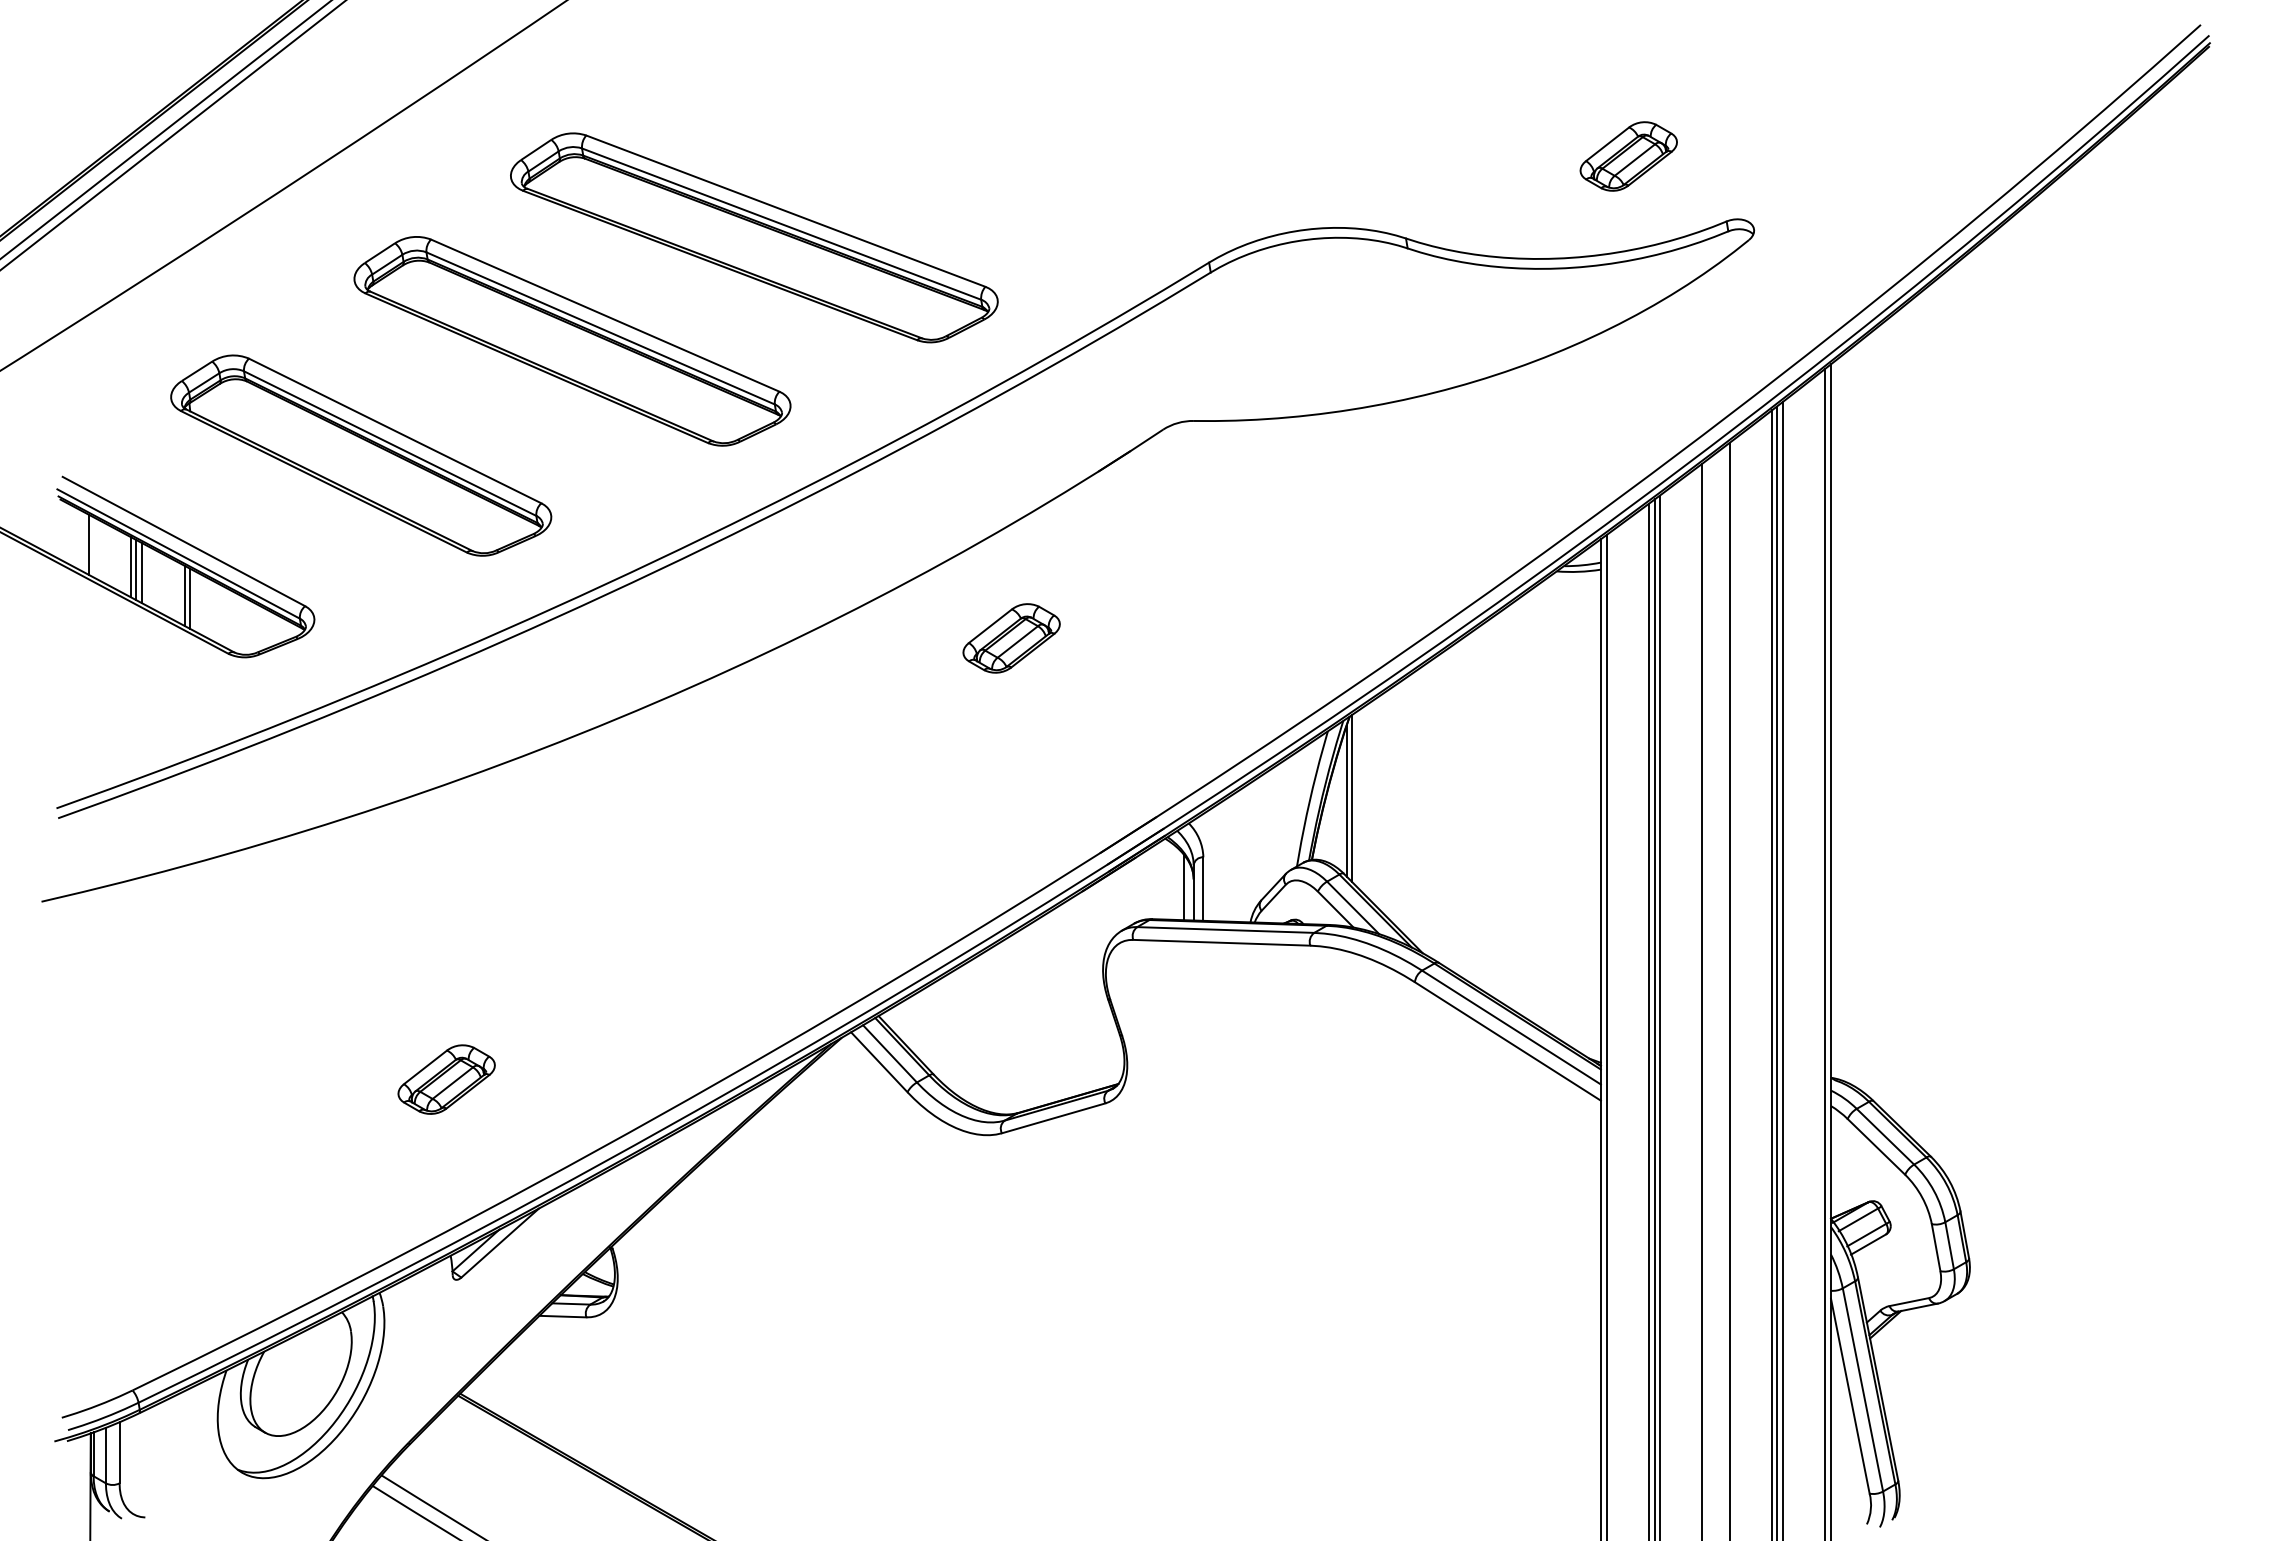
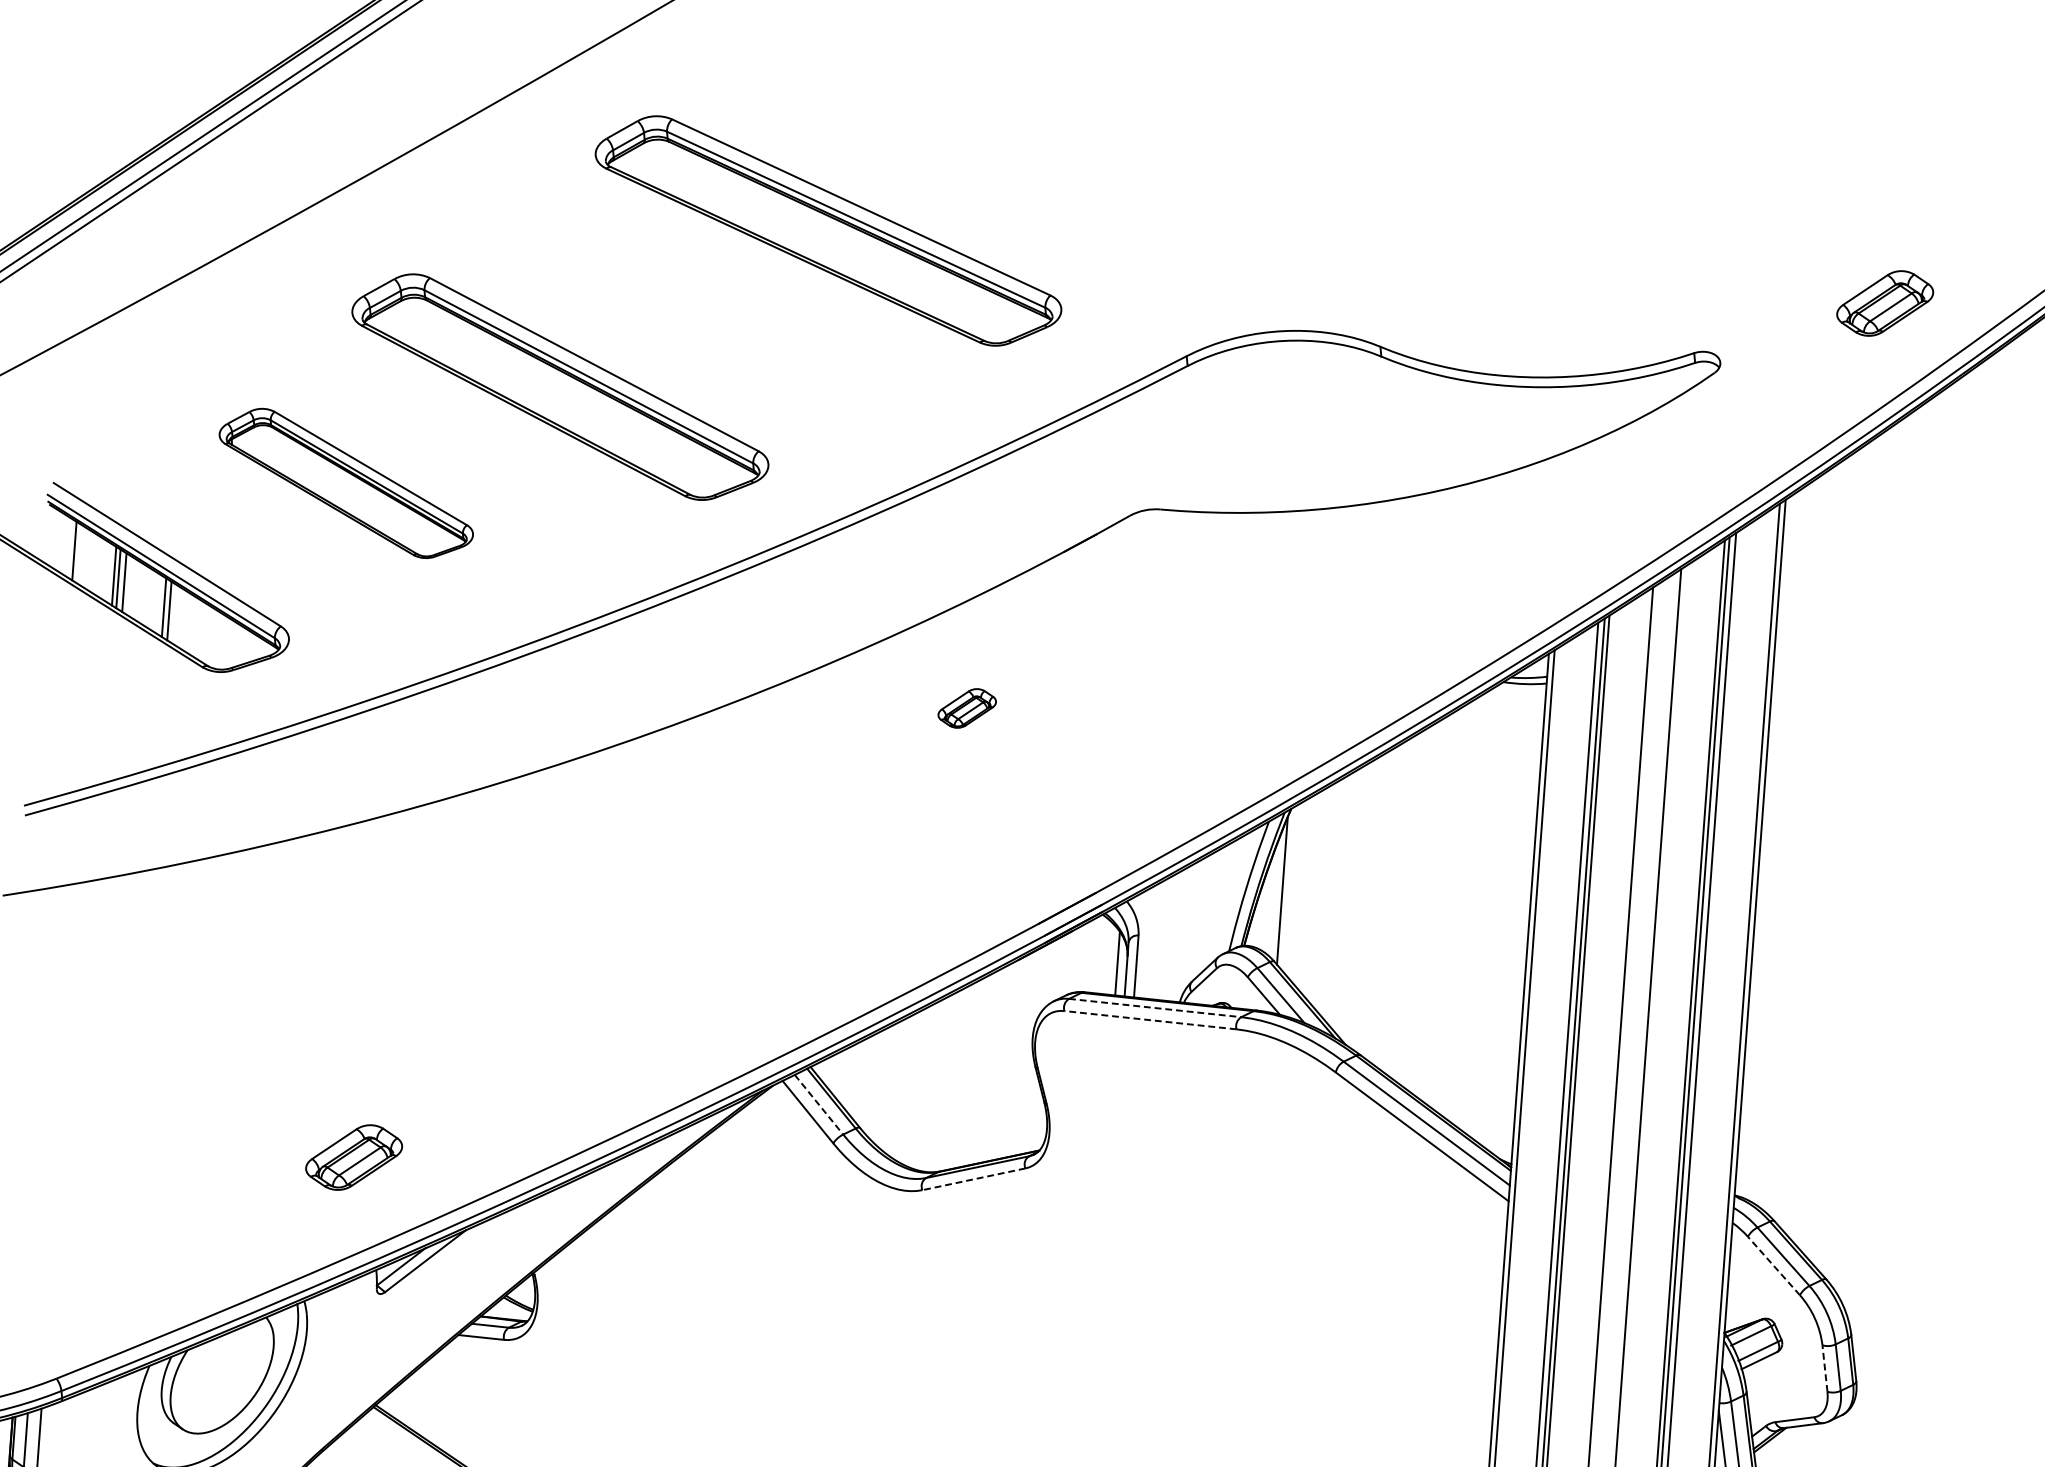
part: (1628, 156) -> (1884, 303), moved
part: (754, 237) -> (828, 230), moved
part: (361, 455) -> (346, 483), size x0.7
part: (1011, 638) -> (967, 708), size x0.6
line: (1352, 798) -> (1288, 888), removed
line: (1225, 930) -> (1154, 1008), solid -> dashed
line: (1221, 942) -> (1150, 1019), solid -> dashed
line: (890, 1054) -> (819, 1105), solid -> dashed
part: (446, 1079) -> (353, 1157), moved
line: (1053, 1118) -> (973, 1179), solid -> dashed
line: (1876, 1146) -> (1774, 1265), solid -> dashed
line: (1936, 1247) -> (1825, 1368), solid -> dashed

